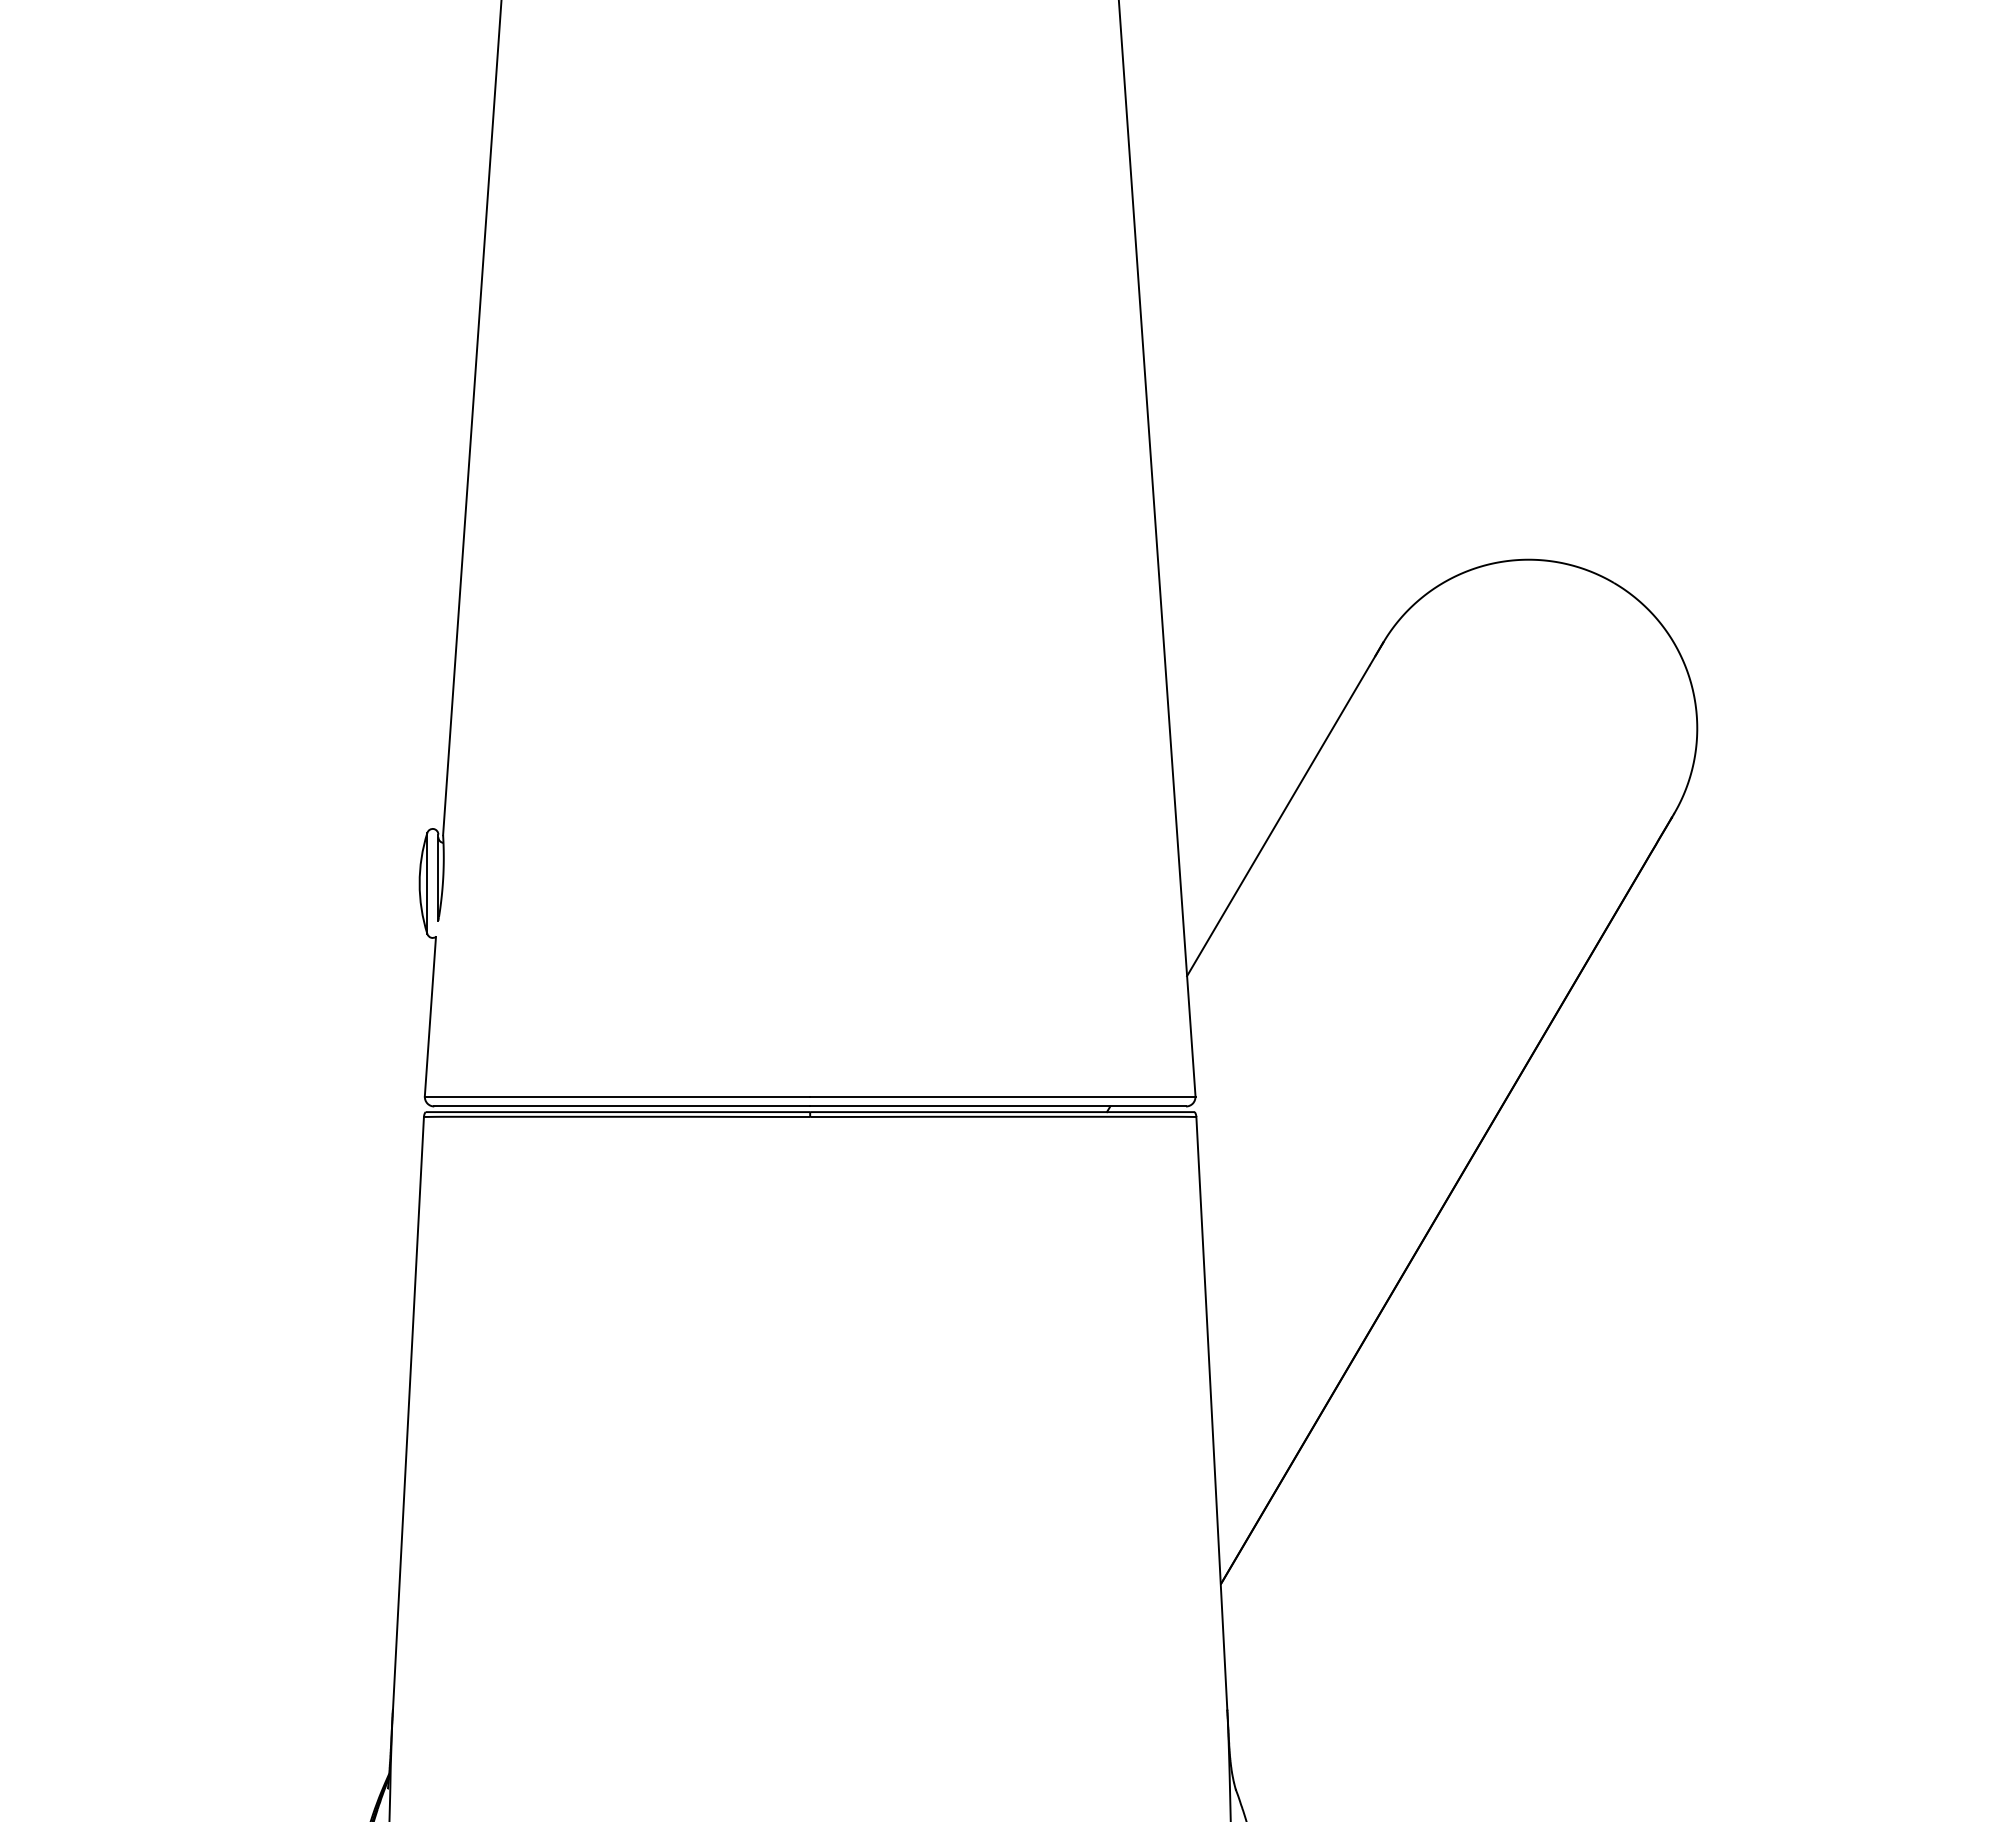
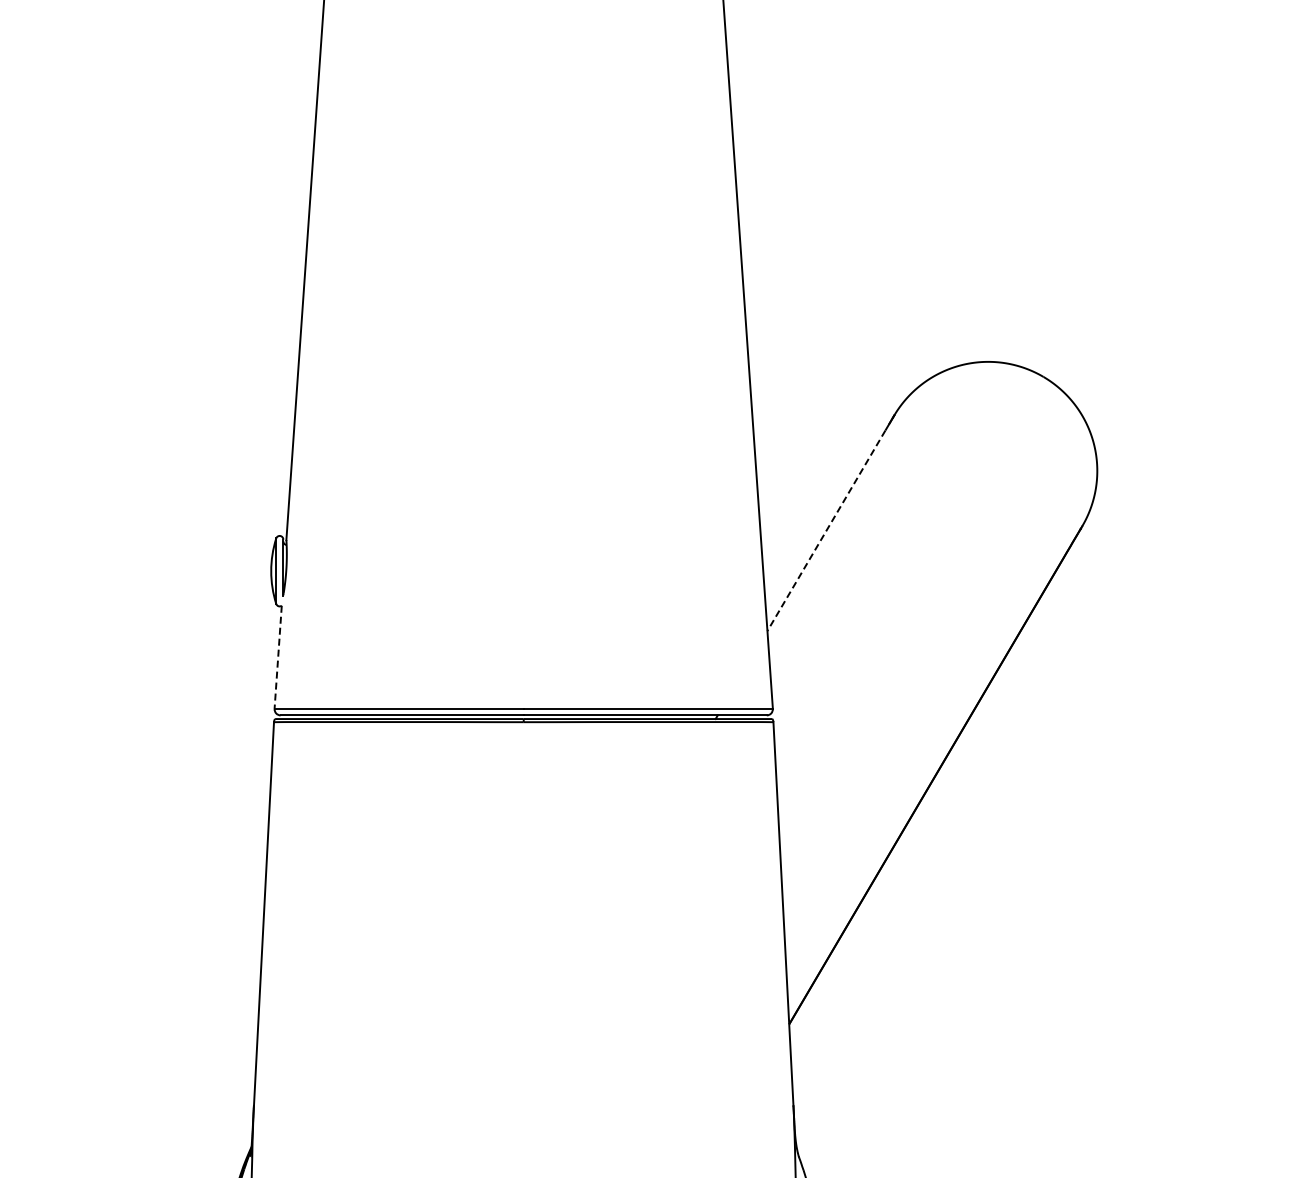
line: (1278, 822) -> (826, 531), solid -> dashed
line: (430, 1016) -> (278, 657), solid -> dashed

